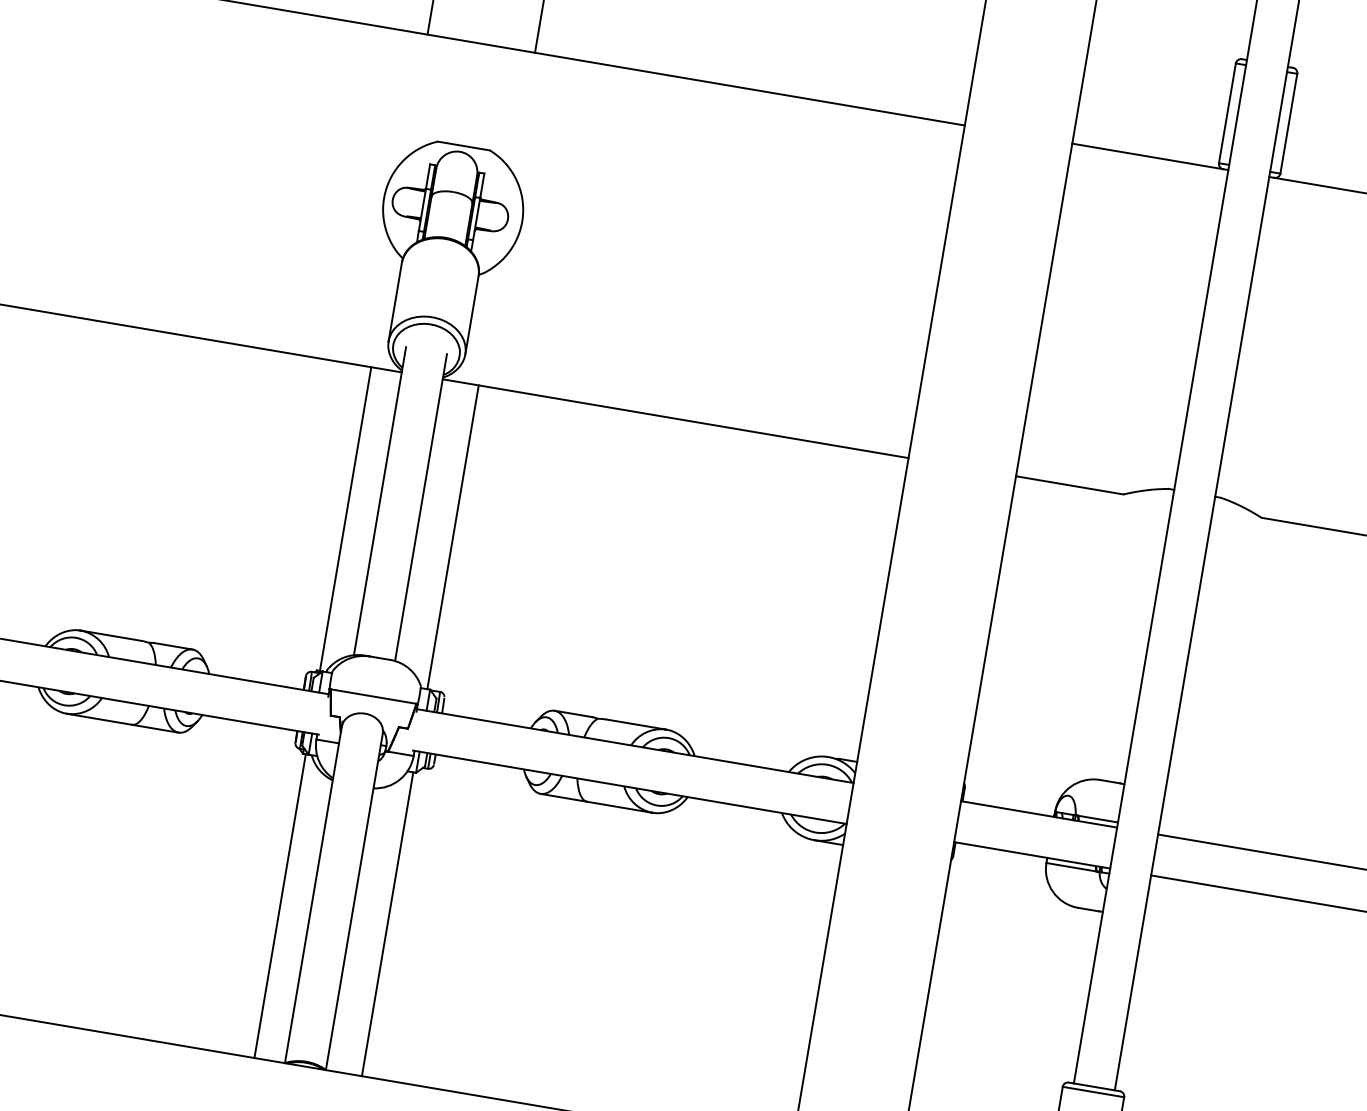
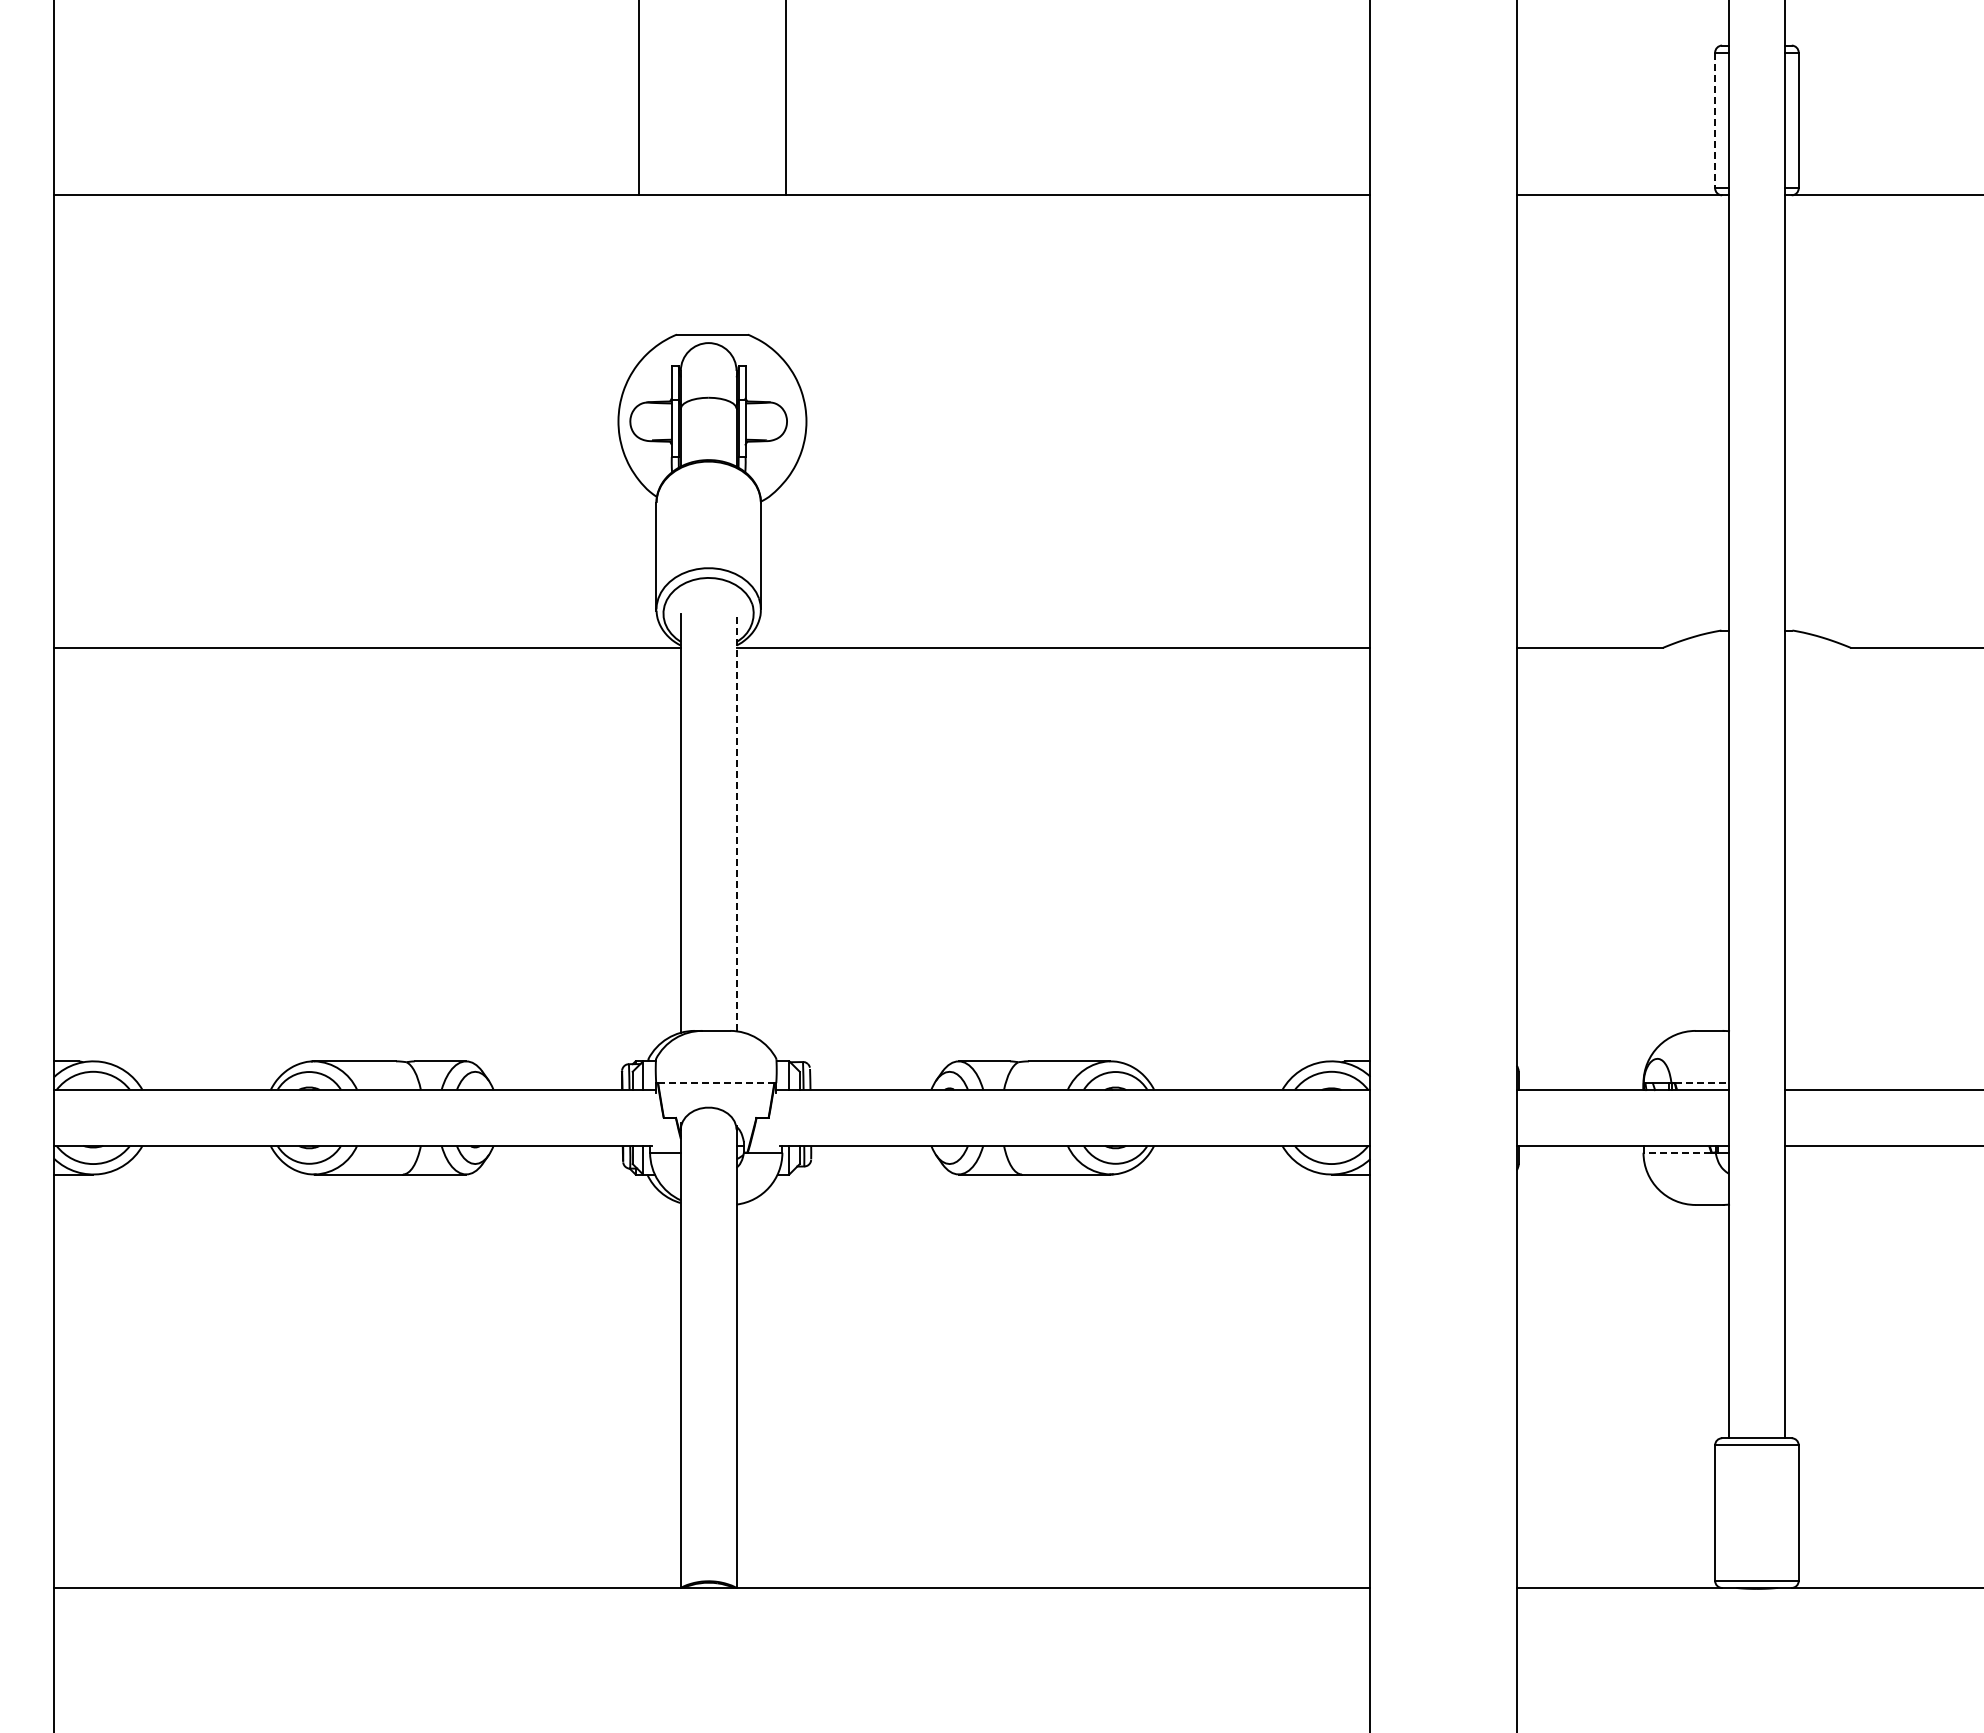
line: (1227, 113) -> (1715, 120), solid -> dashed
line: (420, 507) -> (736, 822), solid -> dashed
line: (345, 519) -> (639, 854), removed
line: (453, 537) -> (785, 854), removed
line: (373, 696) -> (716, 1083), solid -> dashed
line: (1098, 819) -> (1702, 1083), solid -> dashed
line: (1071, 867) -> (1677, 1152), solid -> dashed
line: (280, 905) -> (639, 1380), removed
line: (387, 923) -> (785, 1380), removed

